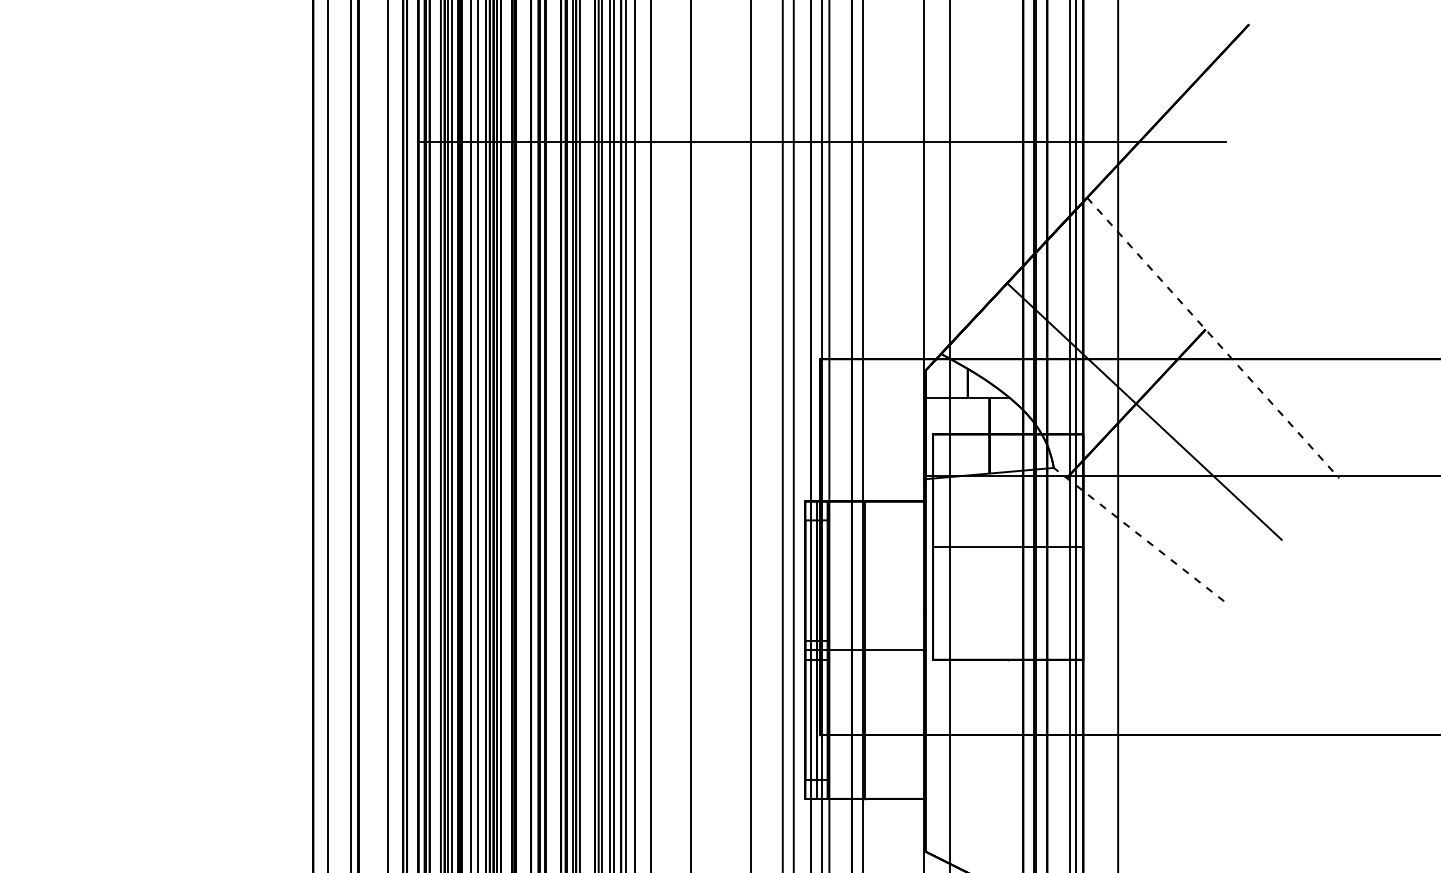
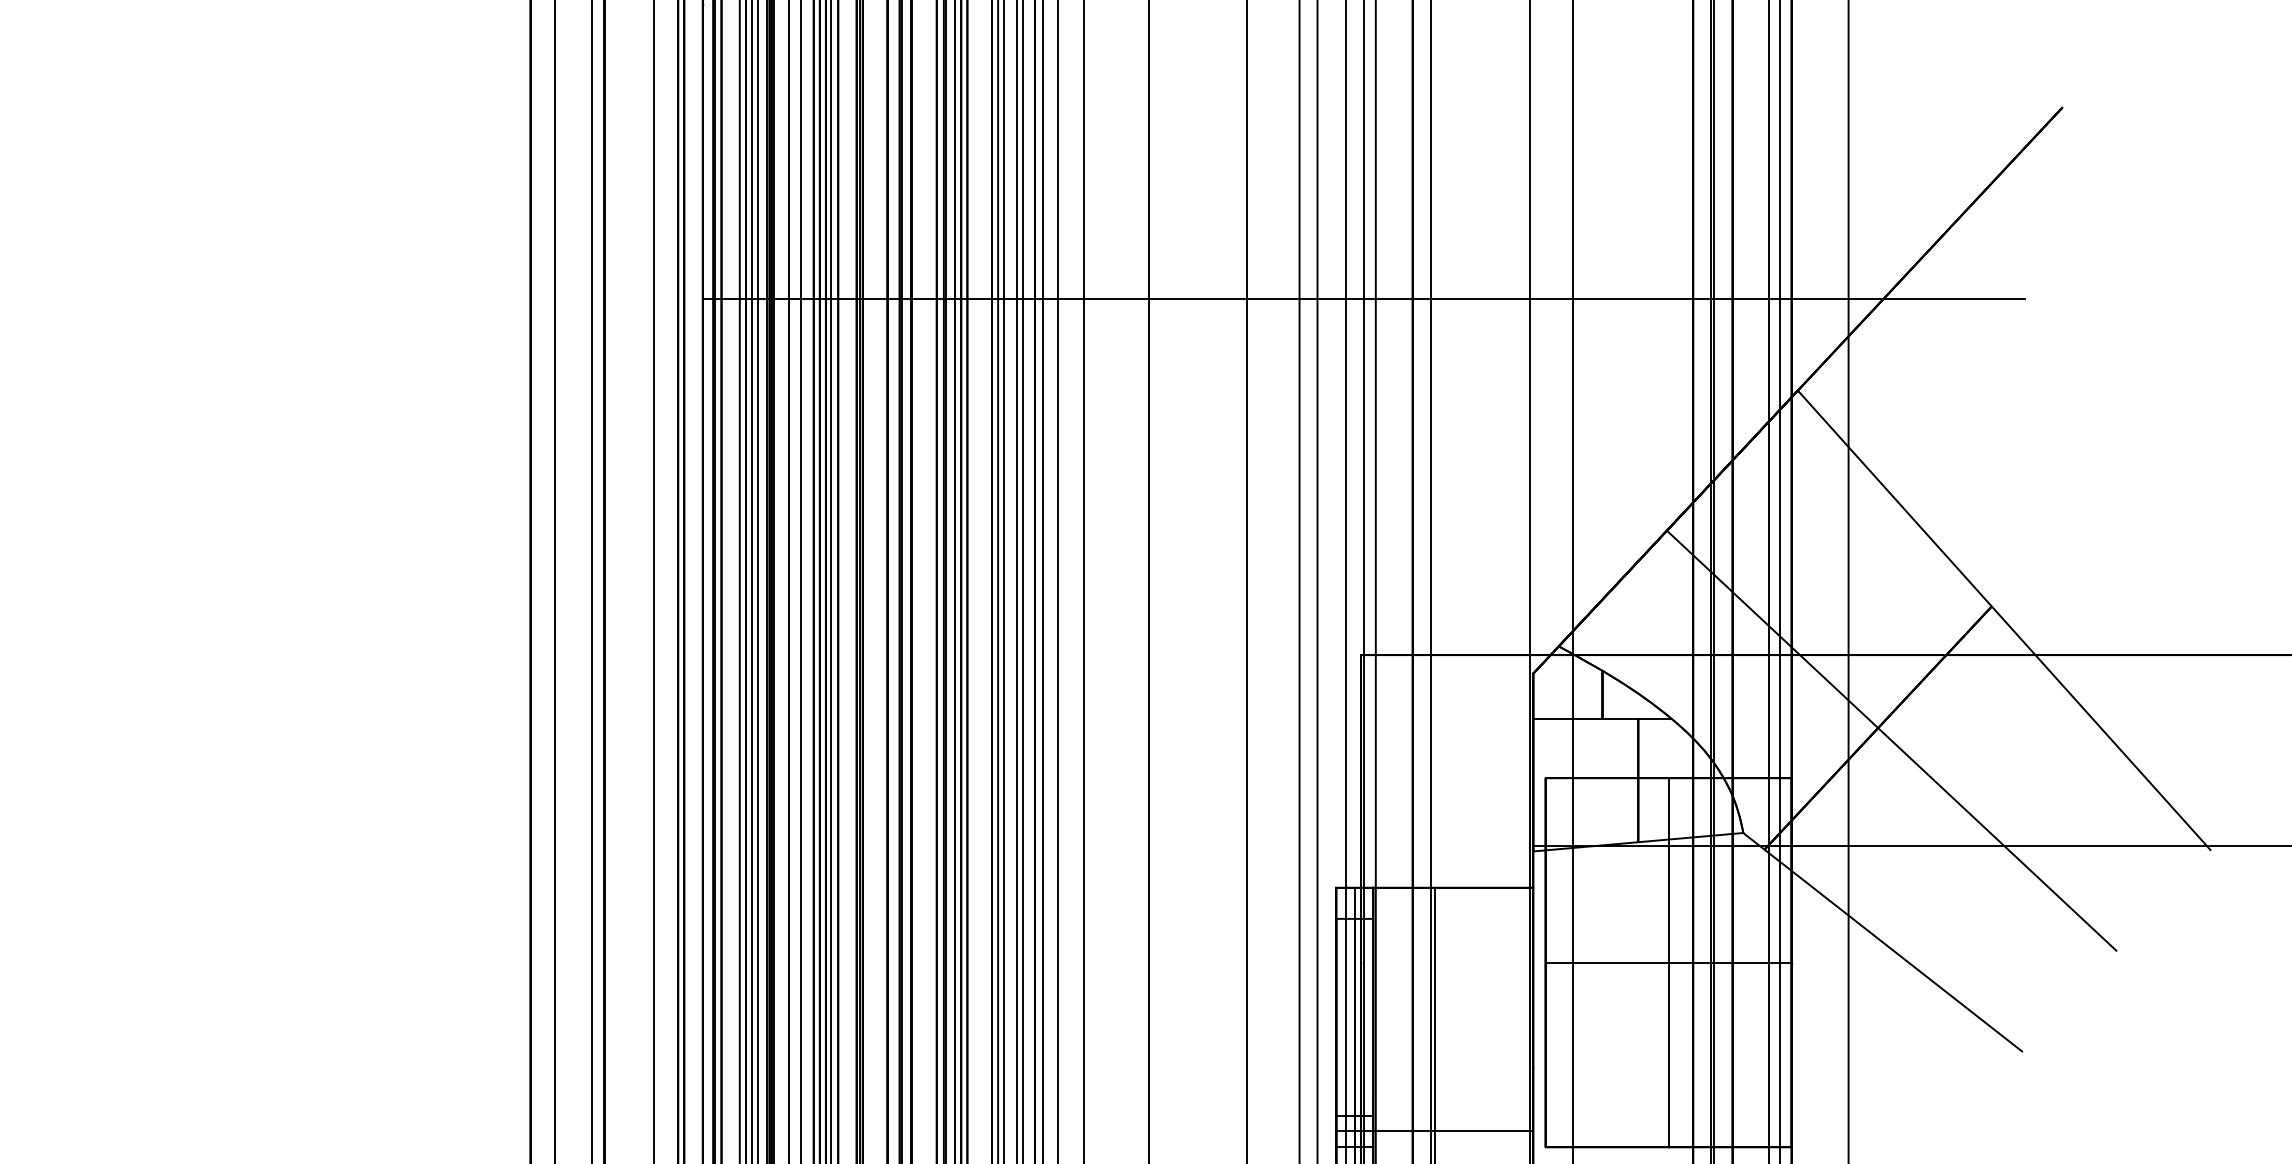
line: (1213, 338) -> (2004, 621), dashed -> solid
line: (1138, 534) -> (1881, 941), dashed -> solid
line: (1008, 546) -> (1669, 961), added

